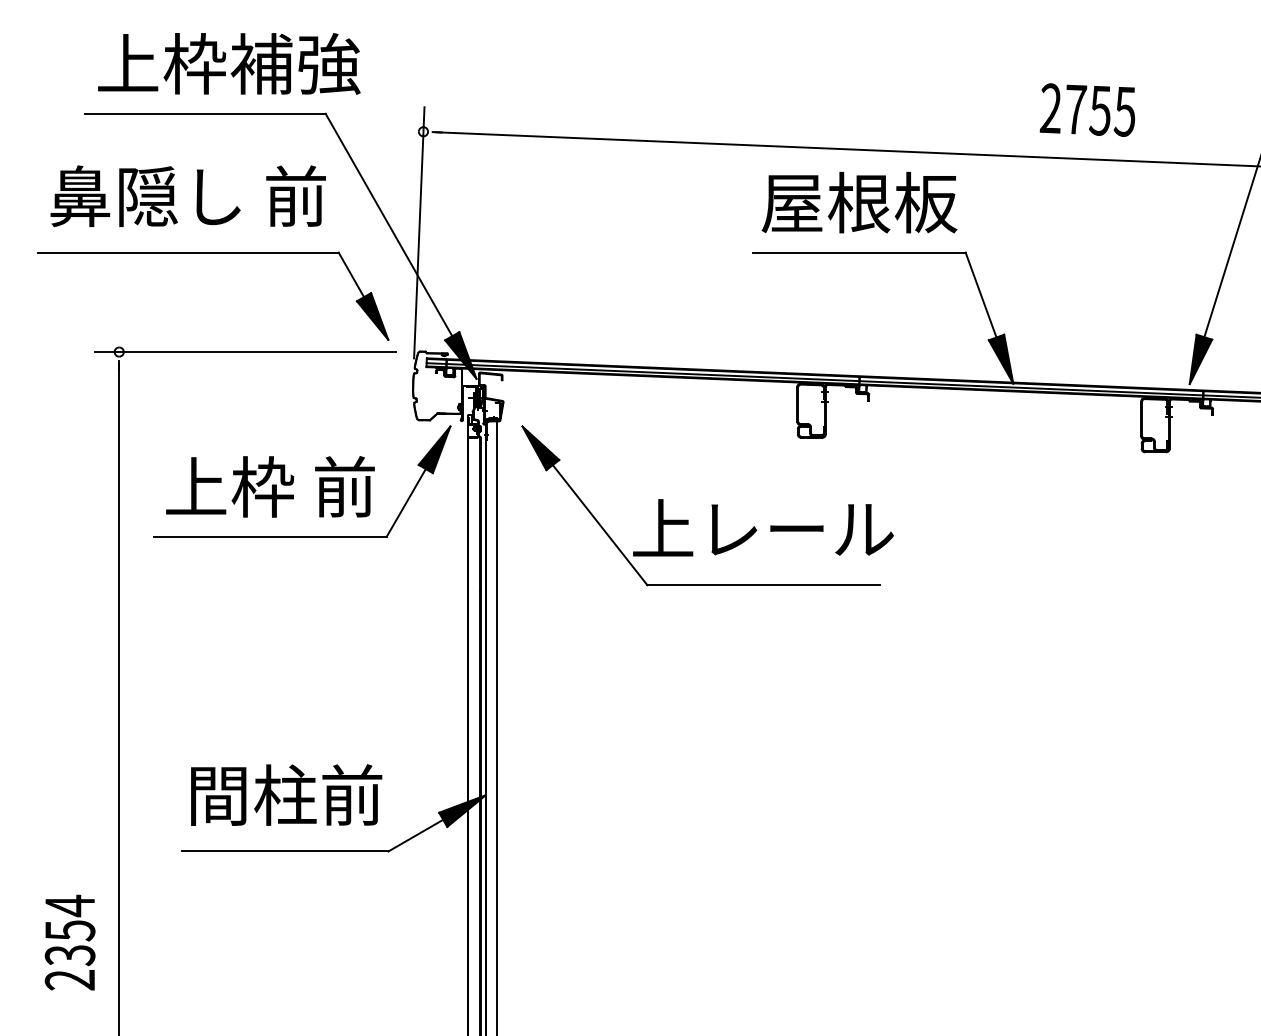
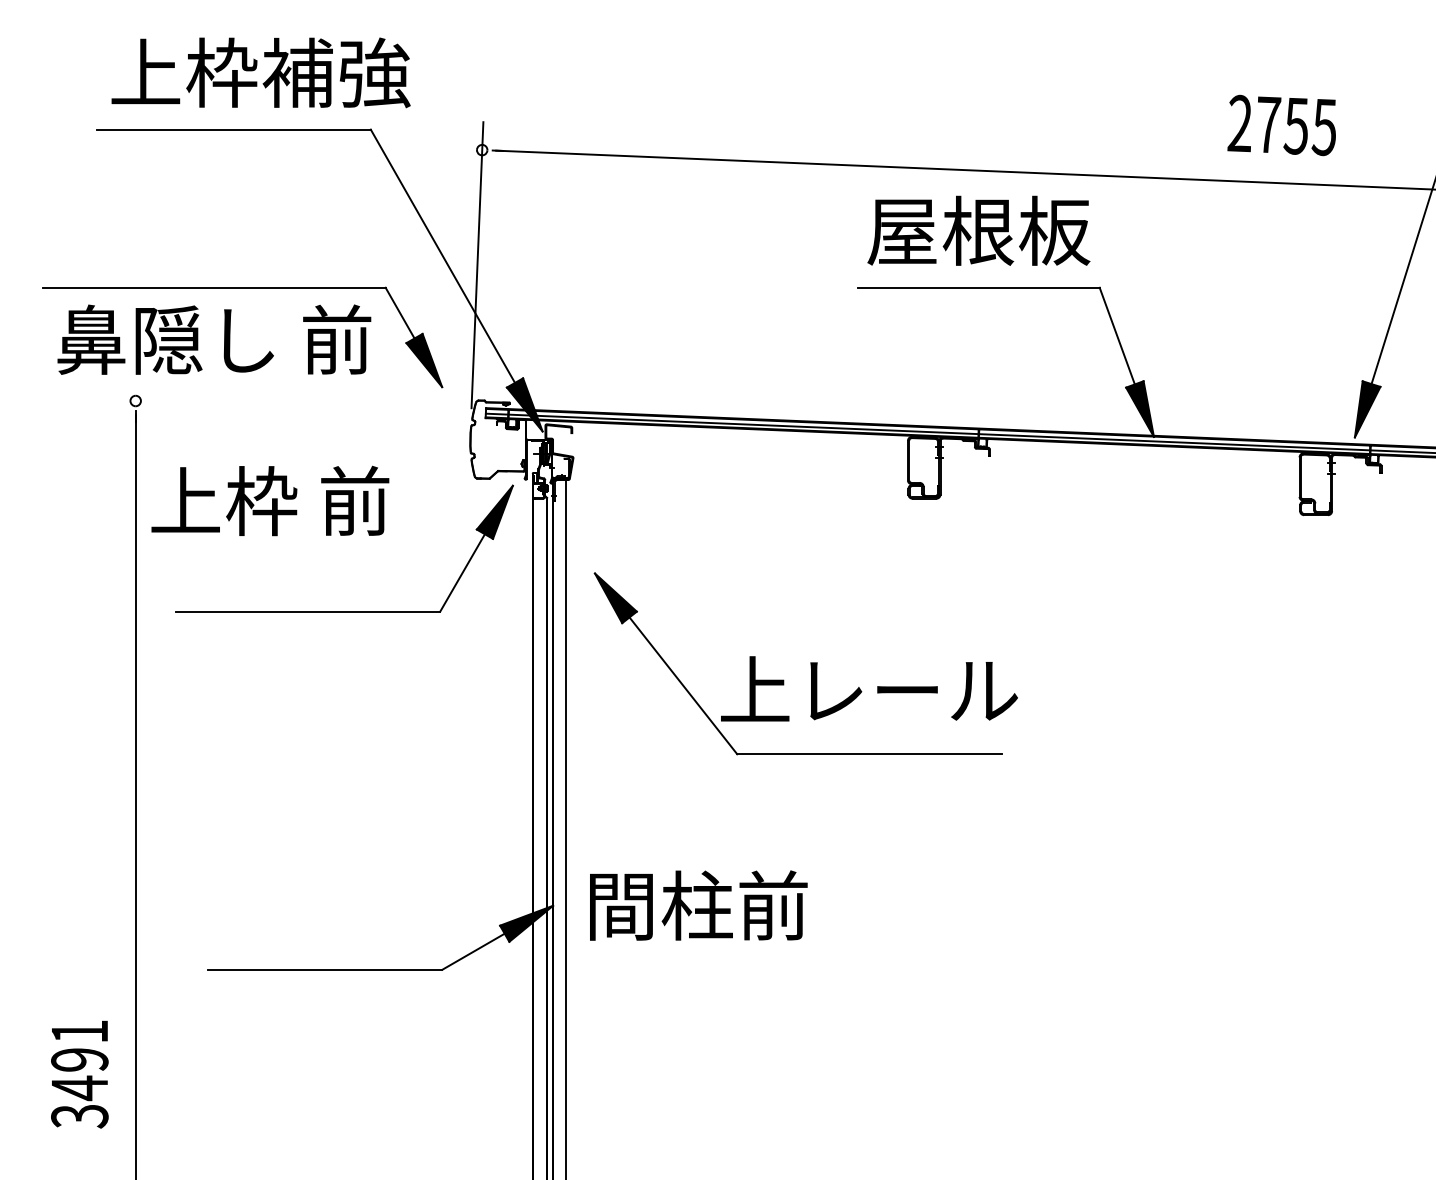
text: (1086, 109) -> (1280, 124), moved
text: (187, 196) -> (213, 340), moved
line: (245, 352) -> (279, 401), removed
text: (270, 486) -> (270, 500), moved
part: (707, 505) -> (805, 663), moved
text: (286, 794) -> (698, 904), moved
text: (69, 942) -> (79, 1073), 2354 -> 3491

